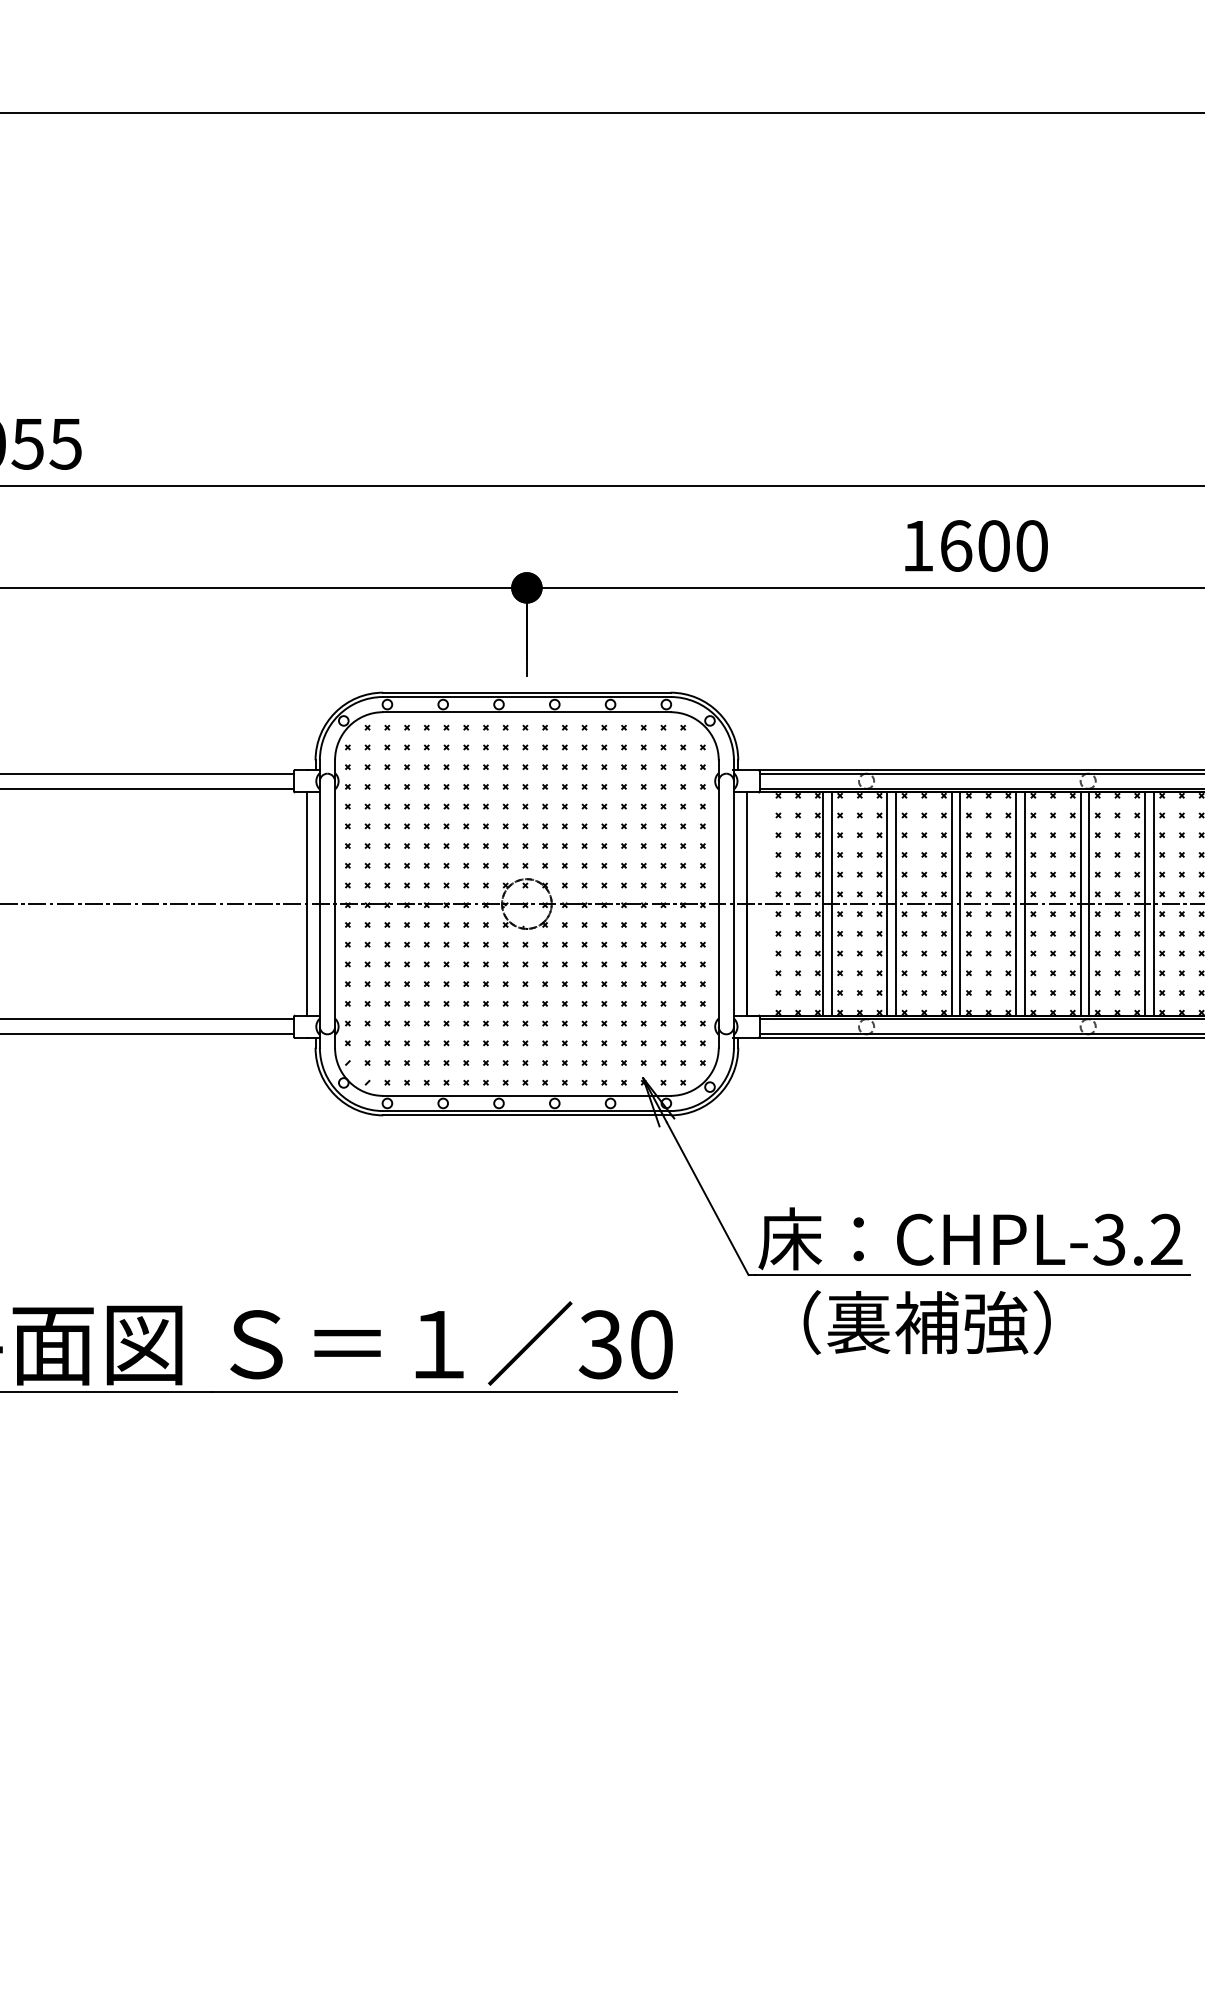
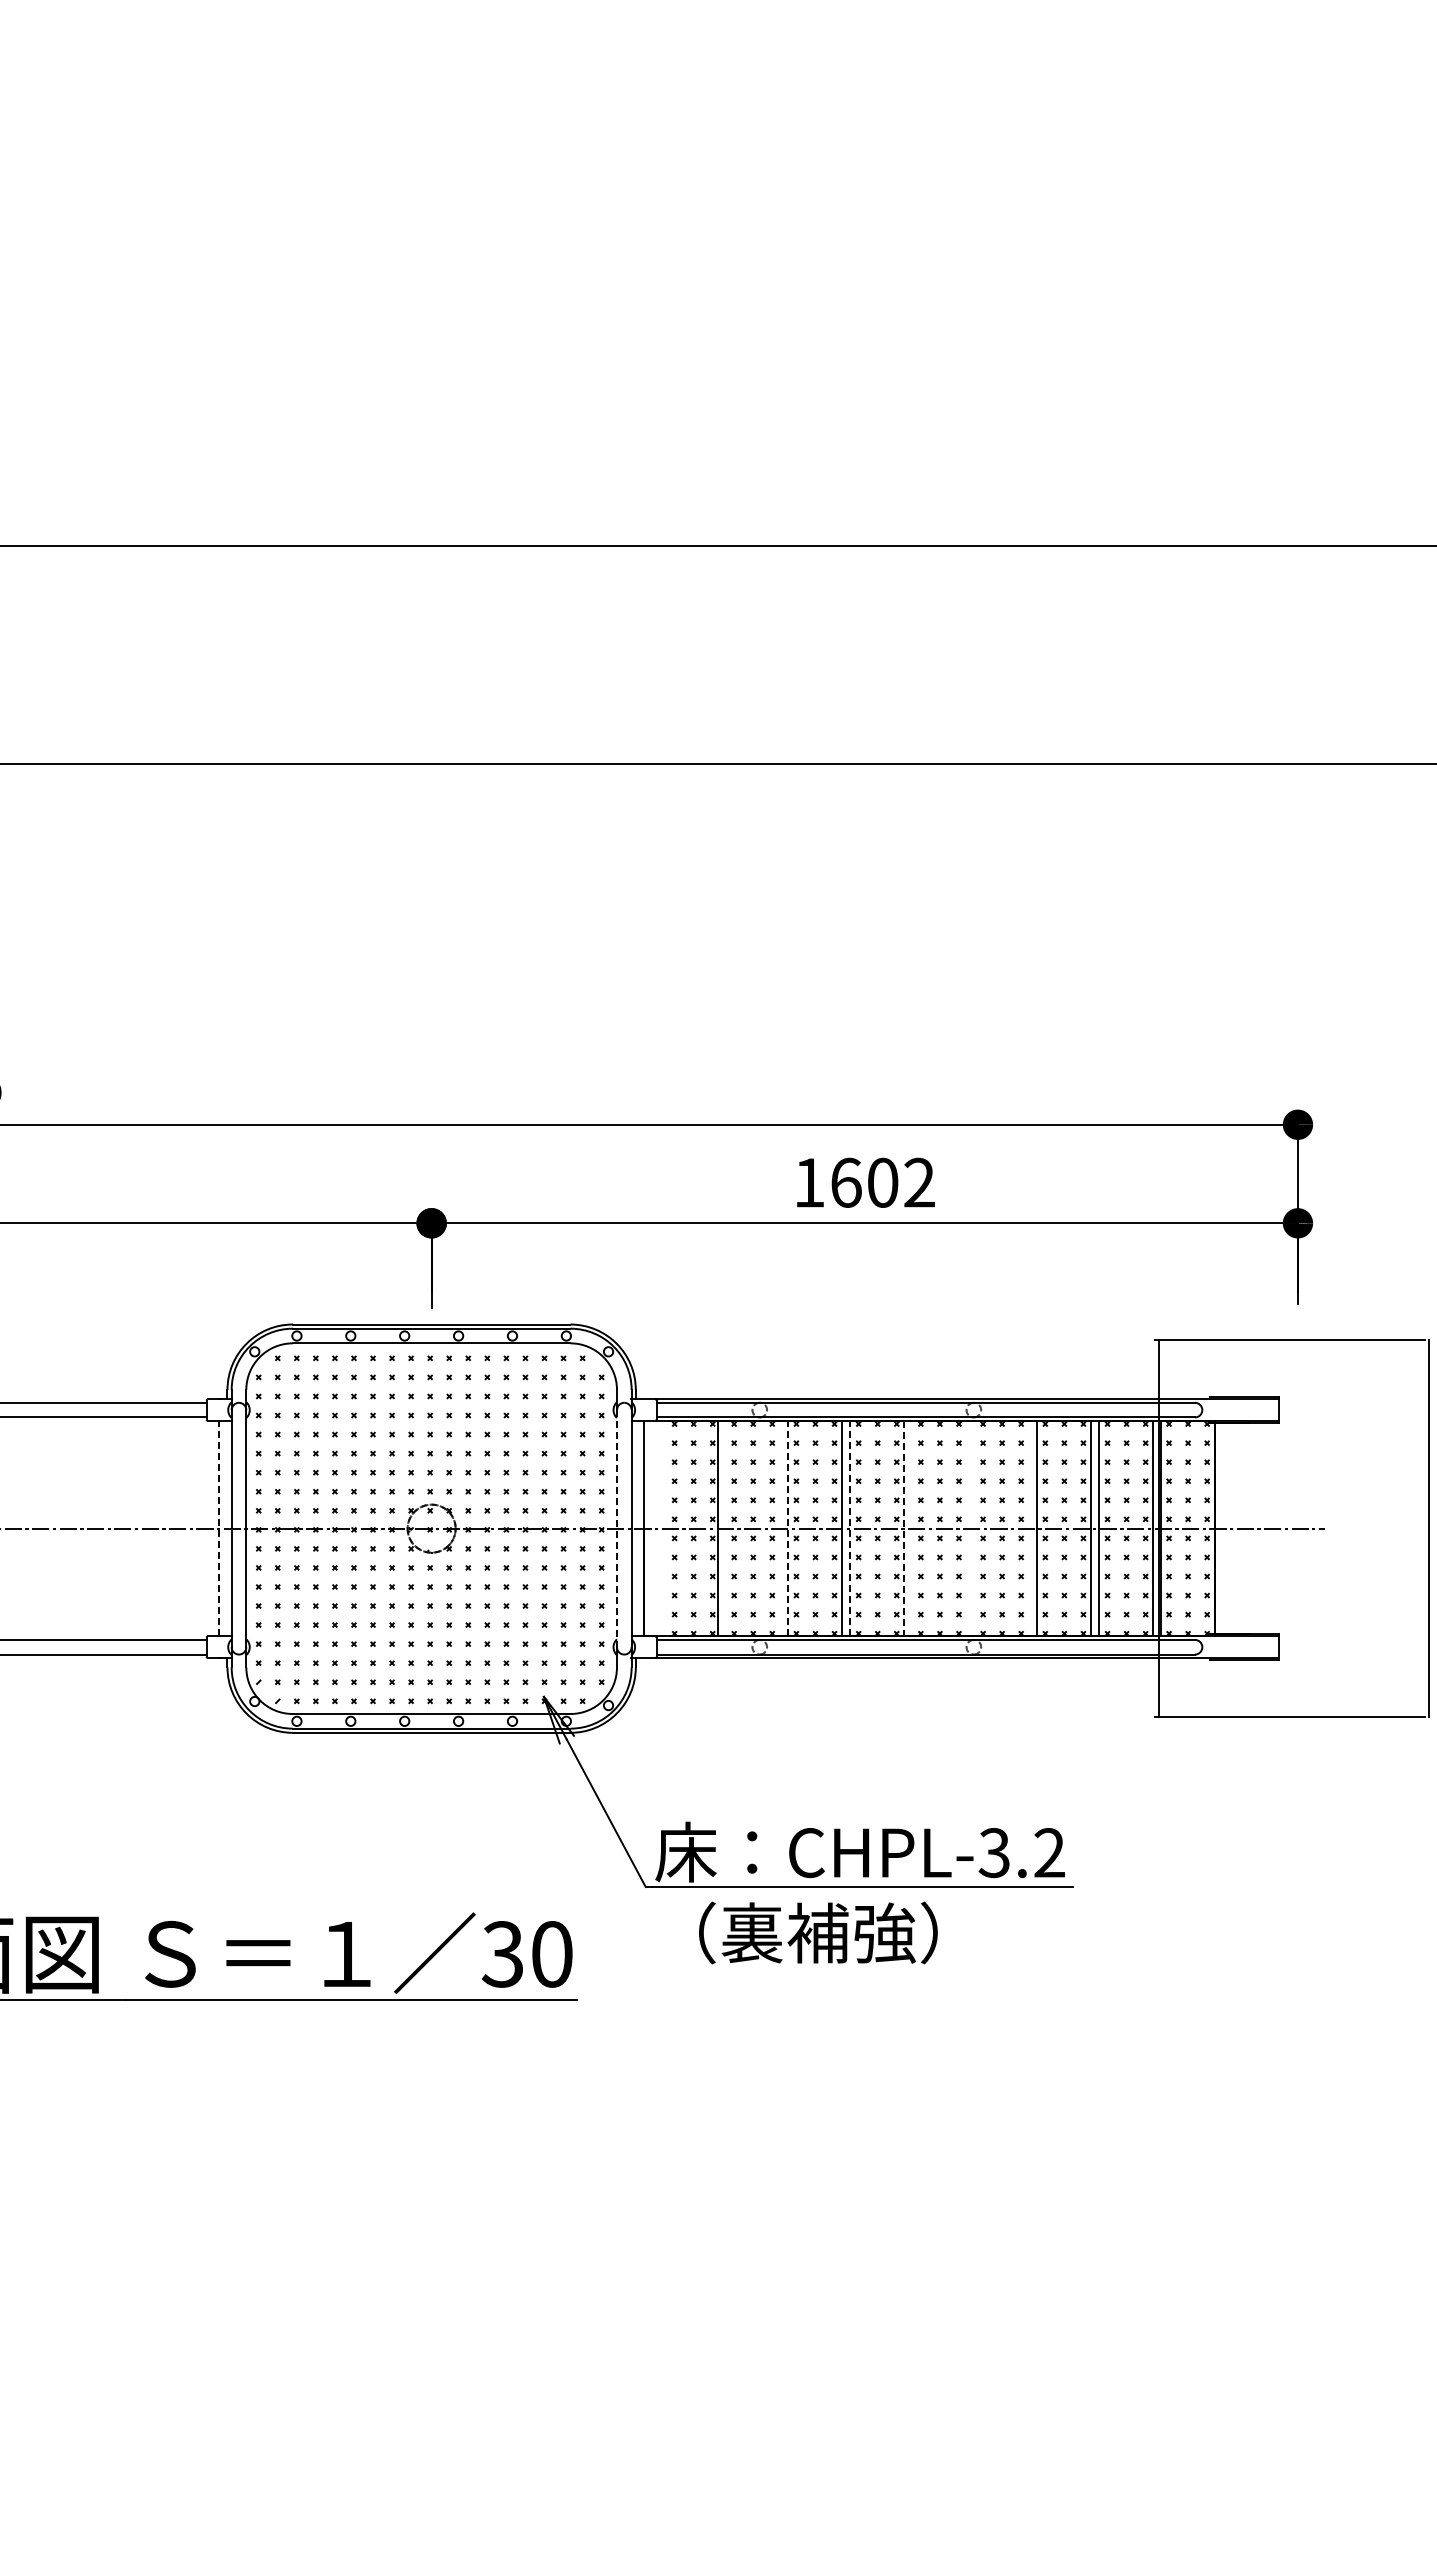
text: (1031, 545) -> (919, 1182), 1600 -> 1602
line: (306, 903) -> (218, 1528), solid -> dashed
line: (718, 903) -> (616, 1528), solid -> dashed
line: (831, 903) -> (725, 1528), removed
line: (886, 903) -> (779, 1528), removed
line: (896, 903) -> (788, 1528), solid -> dashed
line: (960, 903) -> (850, 1528), solid -> dashed
line: (1016, 903) -> (904, 1528), solid -> dashed
line: (1024, 903) -> (912, 1528), removed
line: (1080, 903) -> (966, 1528), removed
line: (1088, 903) -> (974, 1528), removed
line: (1144, 903) -> (1028, 1528), removed

